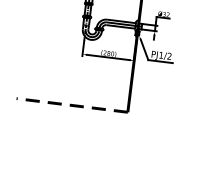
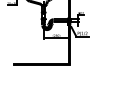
line: (71, 105) -> (41, 63), dashed -> solid

